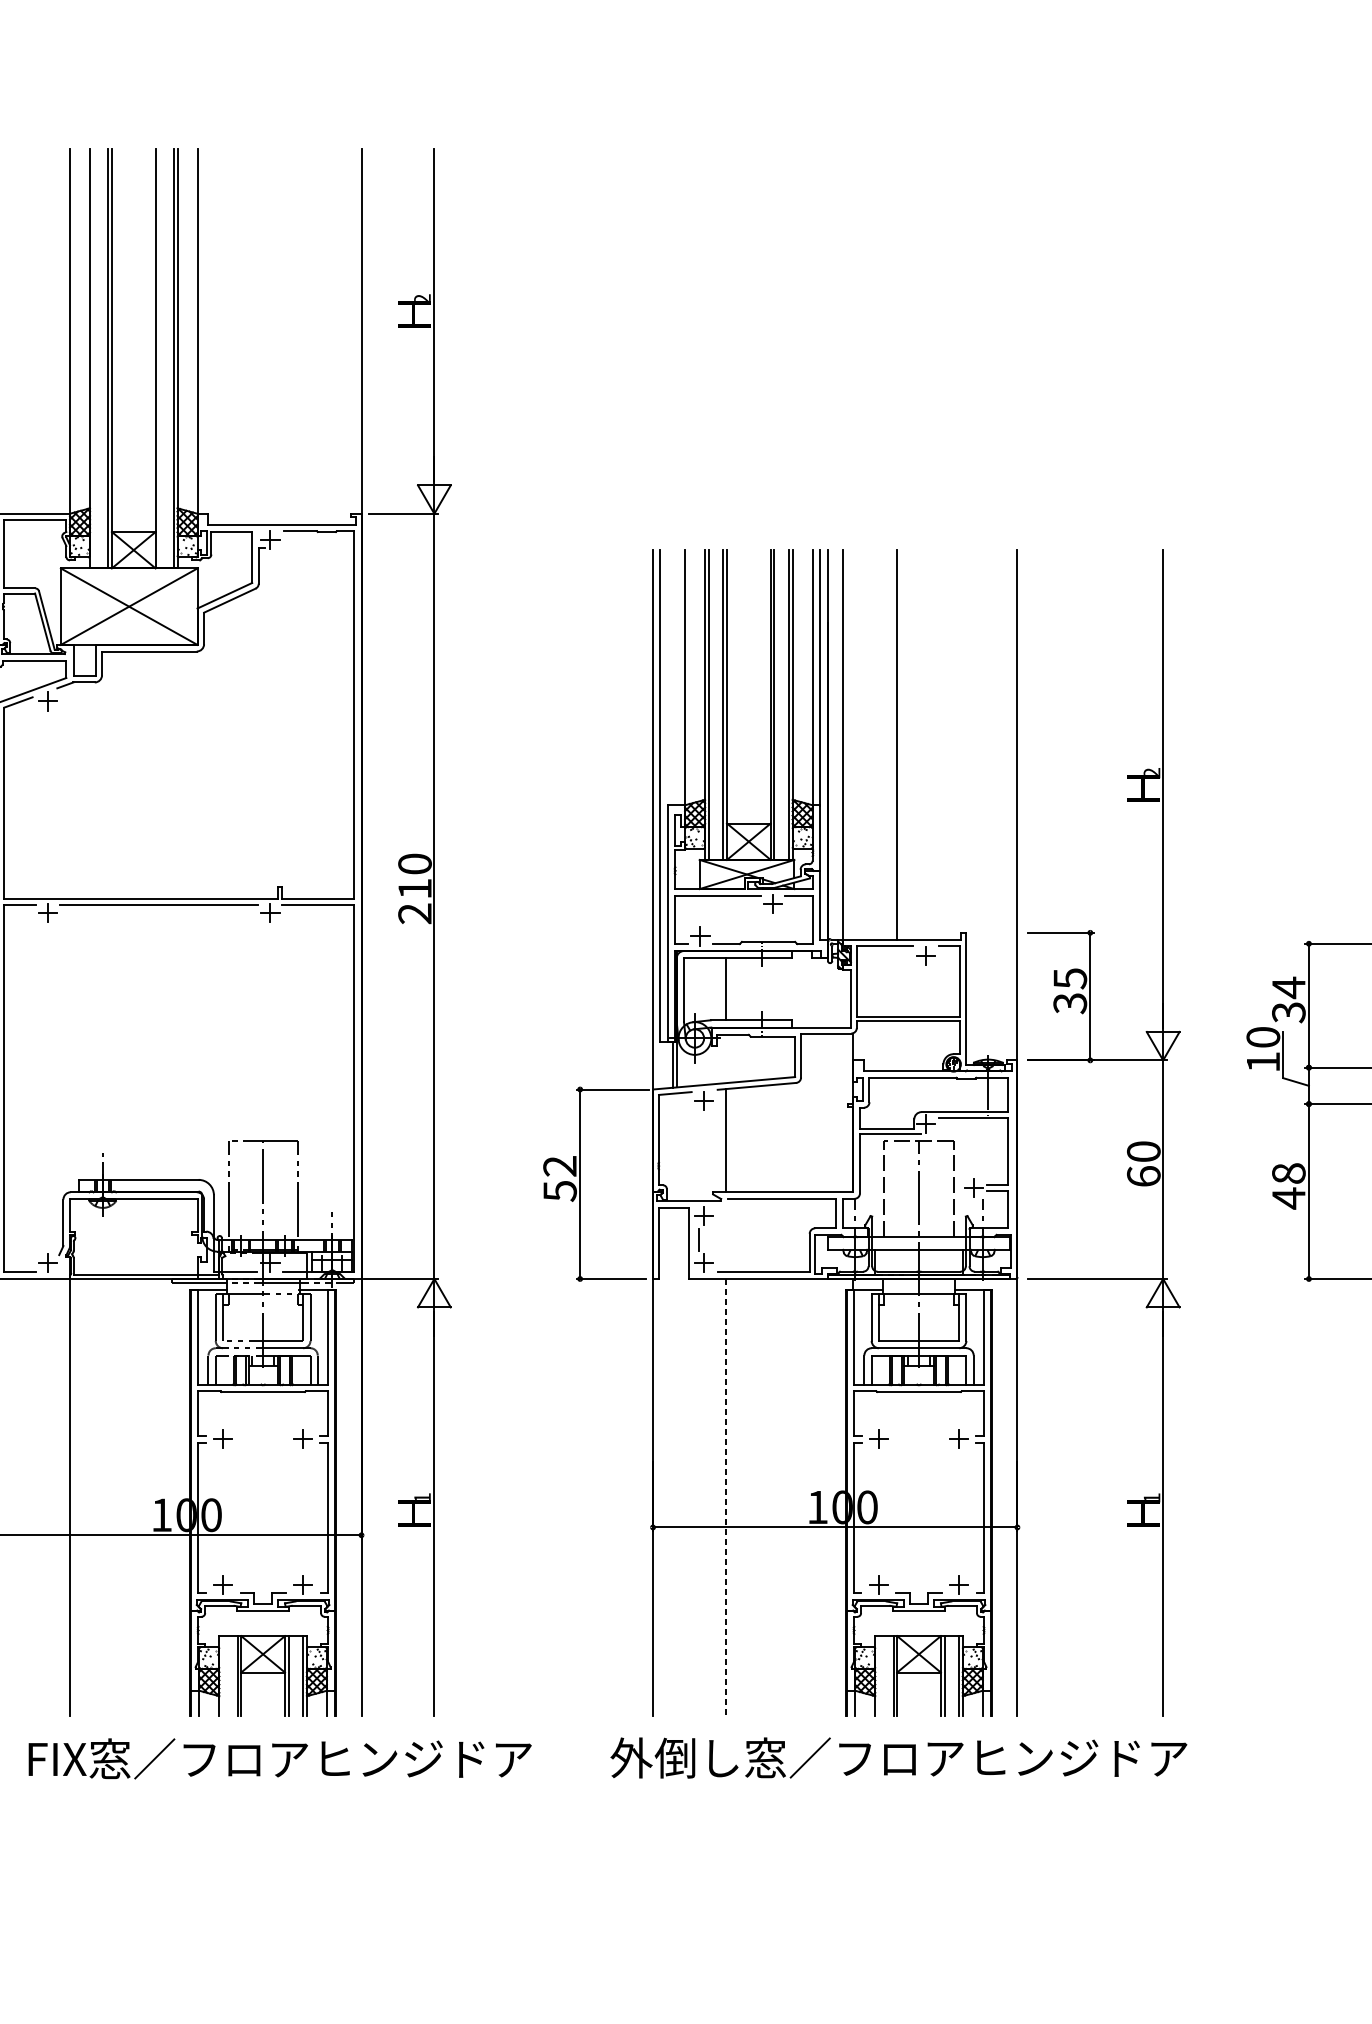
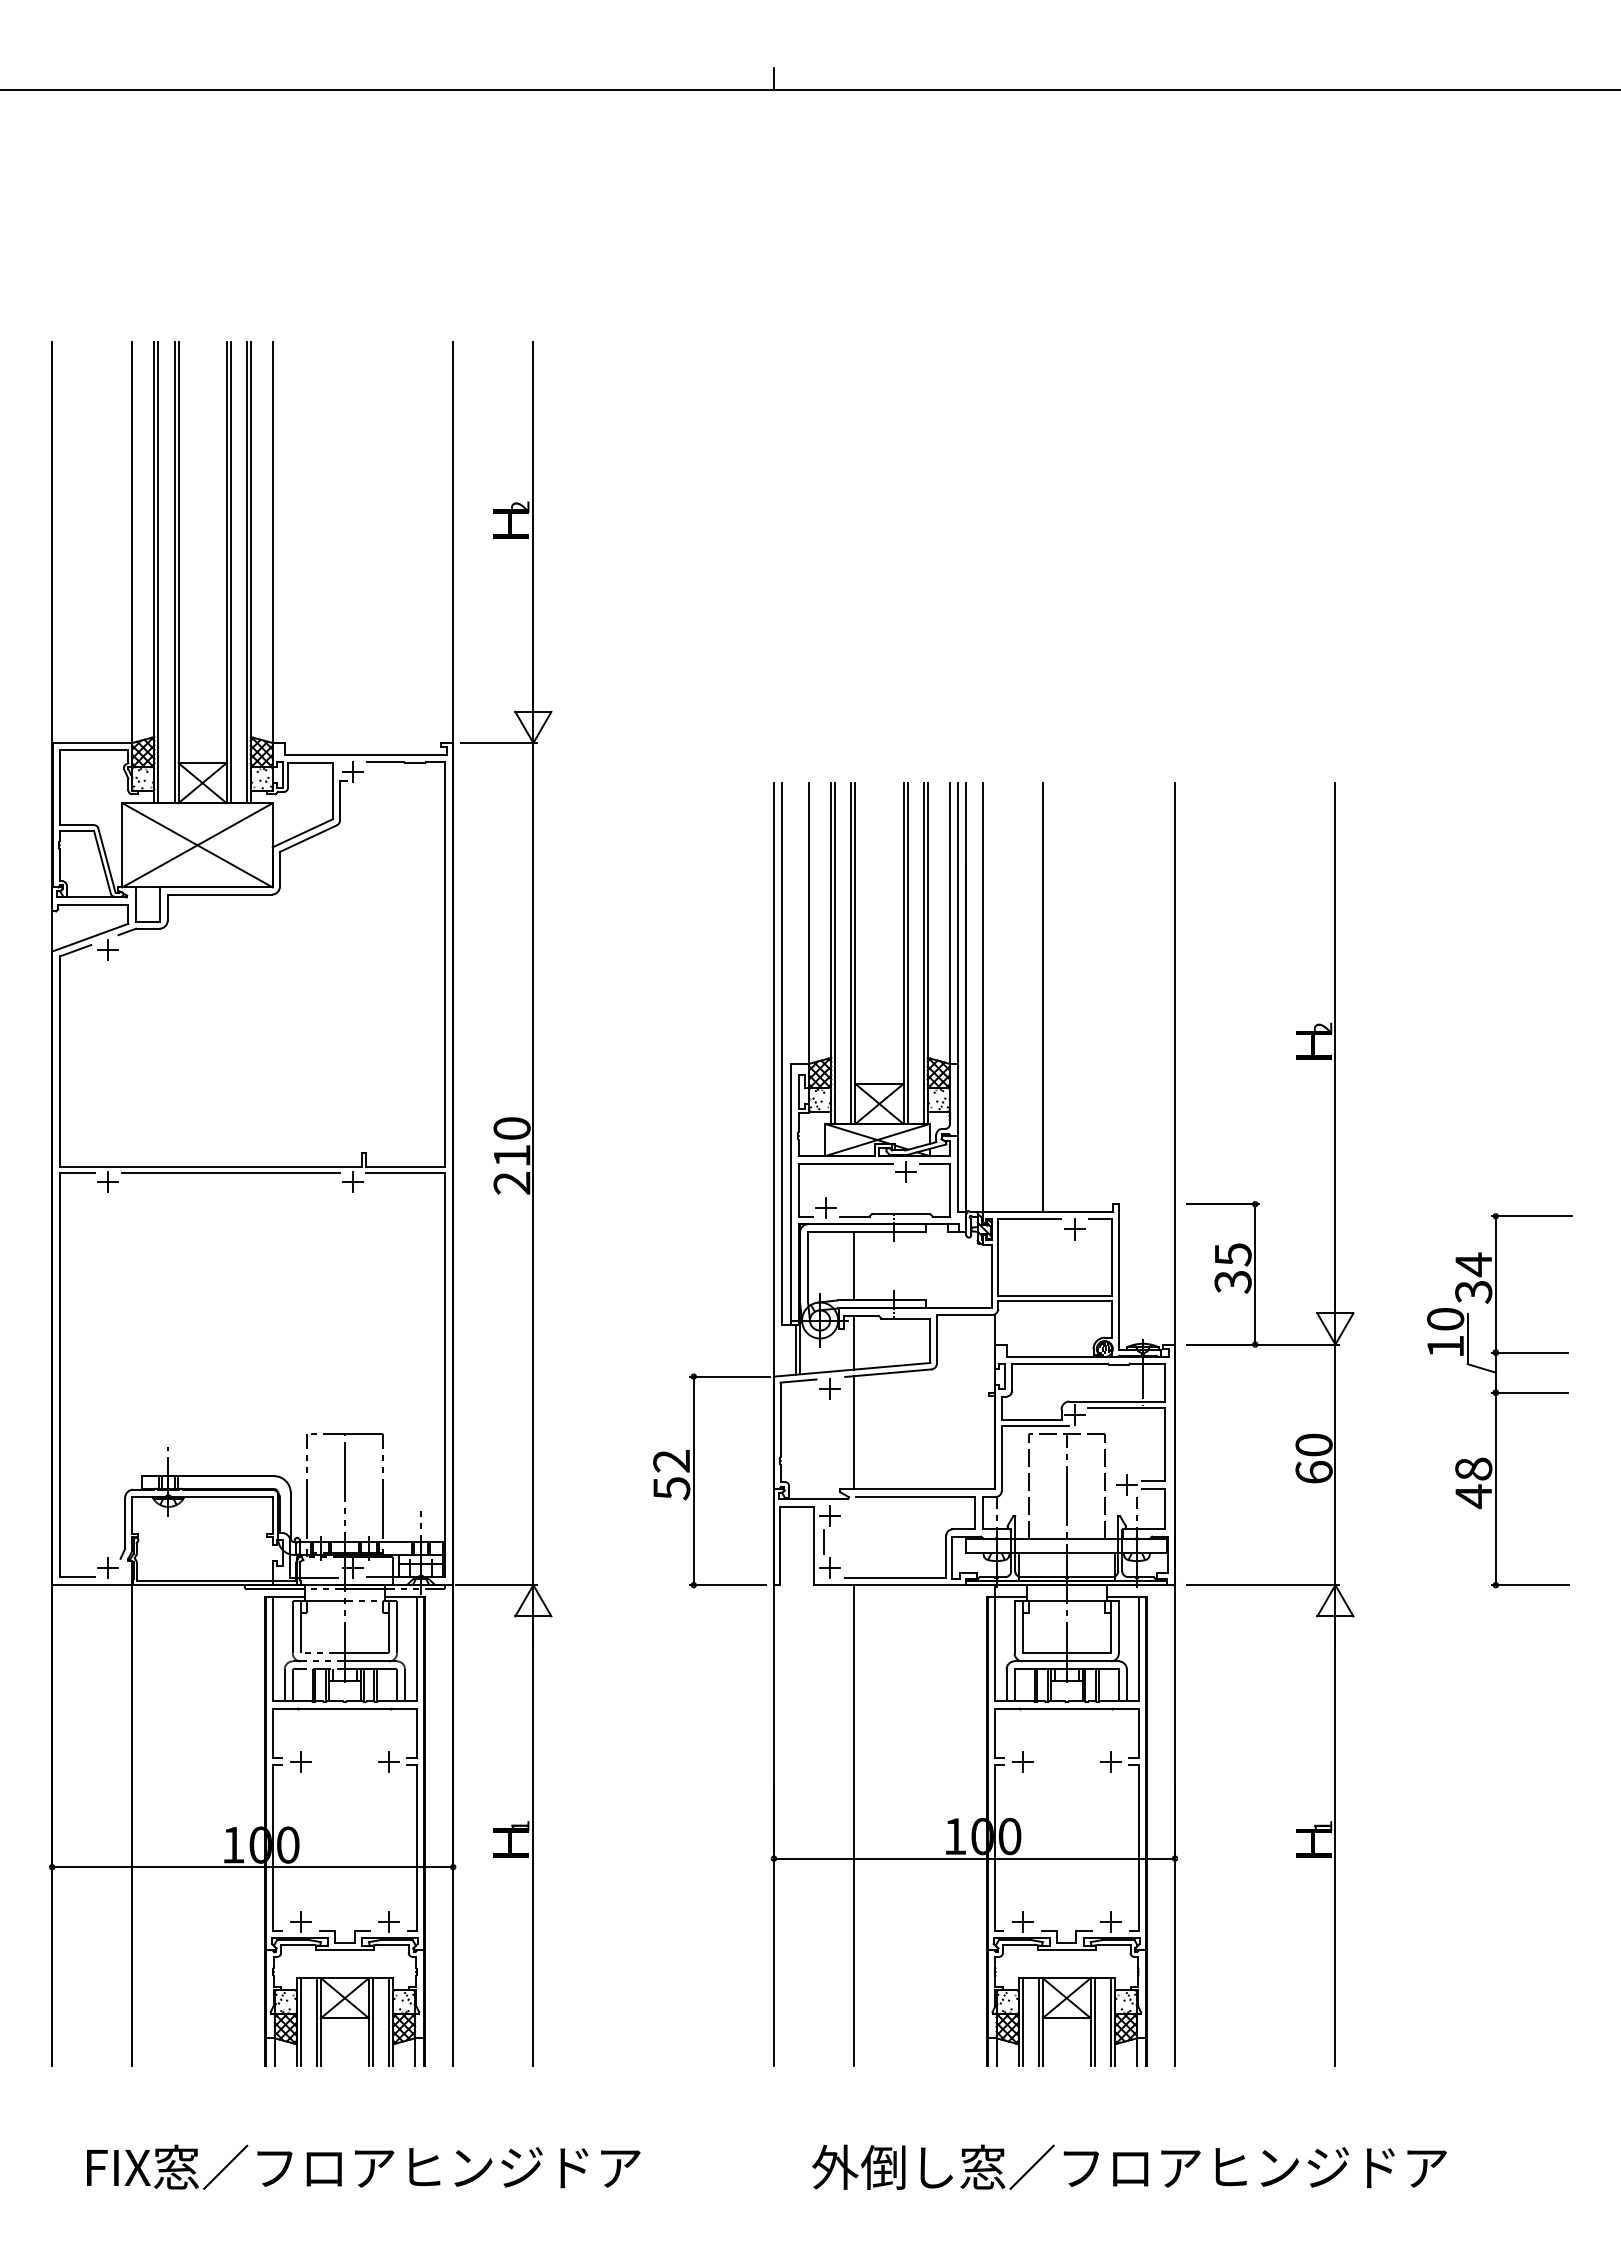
line: (93, 358) -> (158, 572), added
line: (159, 358) -> (230, 572), added
line: (726, 1058) -> (854, 1342), added
line: (726, 1497) -> (854, 1825), dashed -> solid
line: (222, 1676) -> (300, 2022), added
line: (878, 1676) -> (1022, 2022), added
text: (898, 1757) -> (1129, 2166), moved
text: (280, 1758) -> (363, 2166), moved

